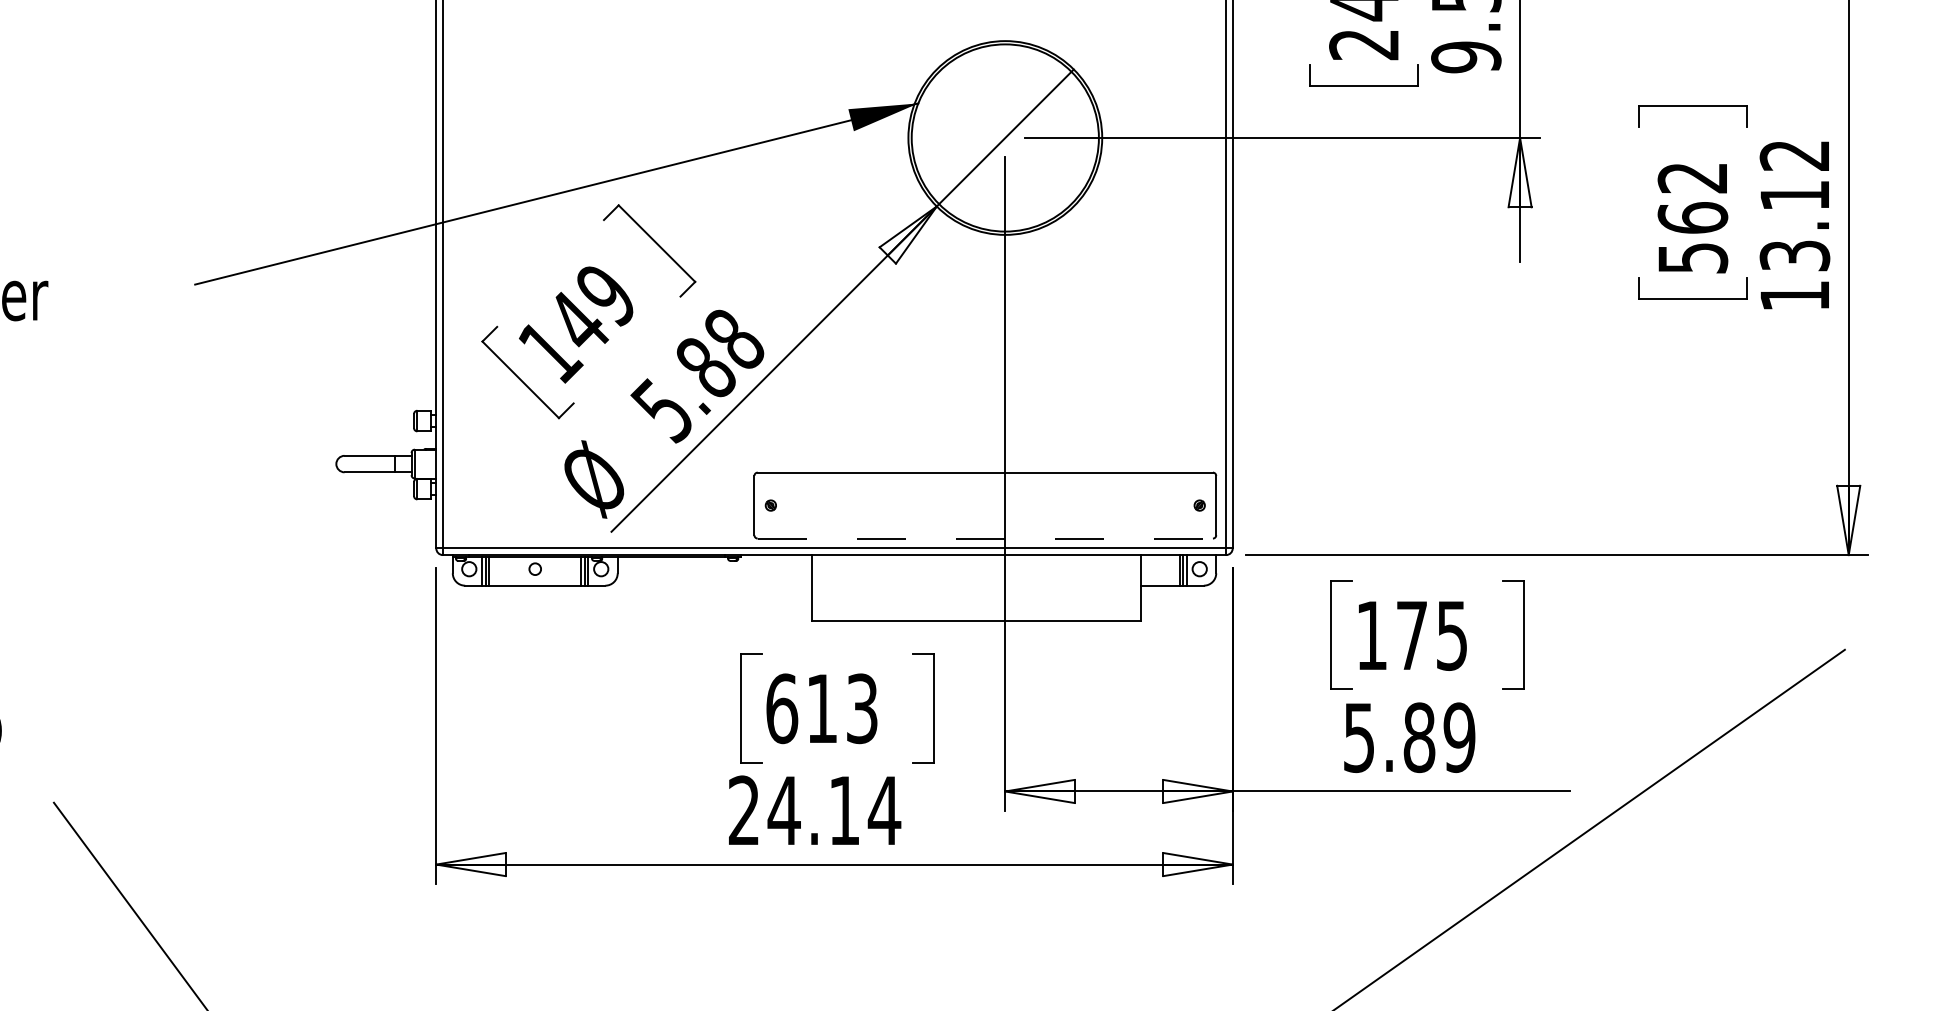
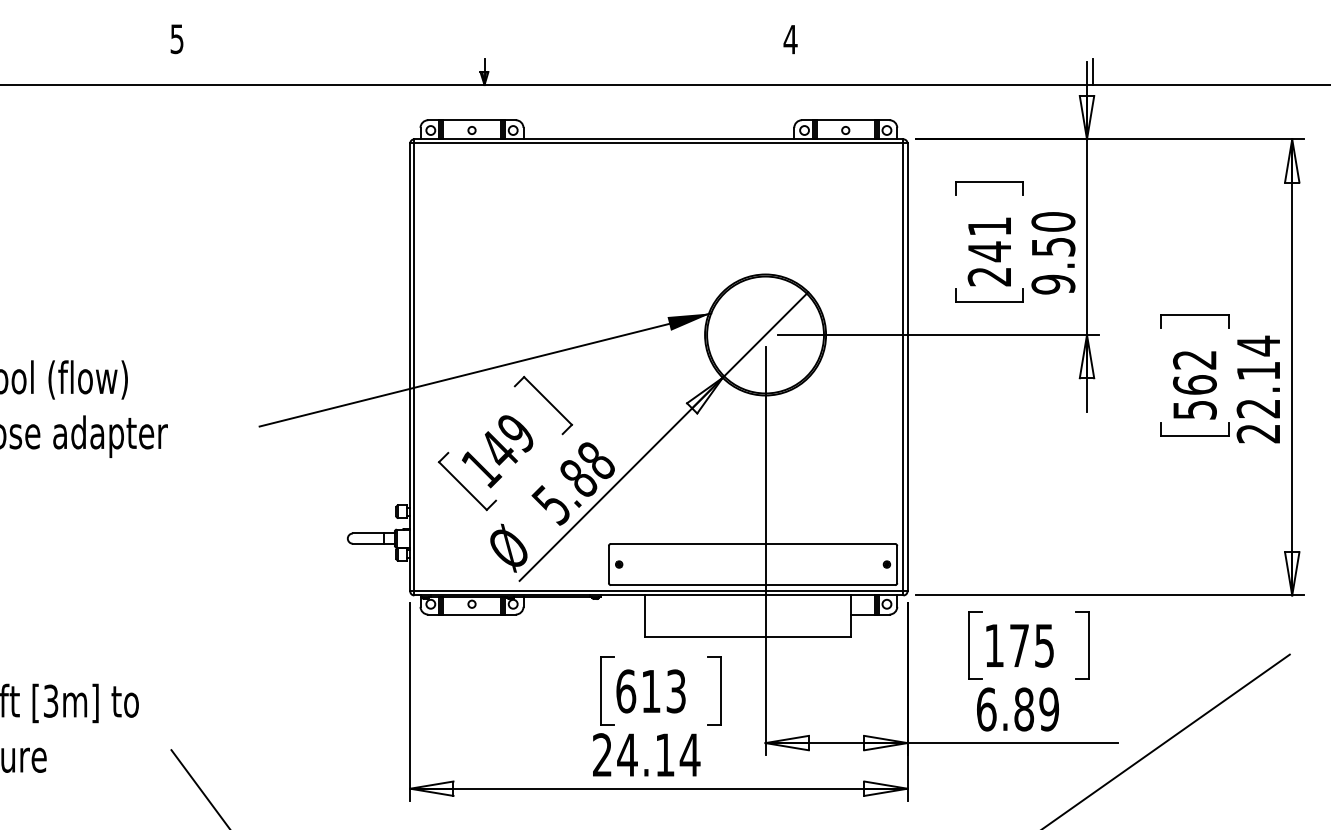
text: (1794, 225) -> (1258, 389), 13.12 -> 22.14
line: (986, 539) -> (753, 585), dashed -> solid
text: (1359, 737) -> (986, 709), 5.89 -> 6.89

